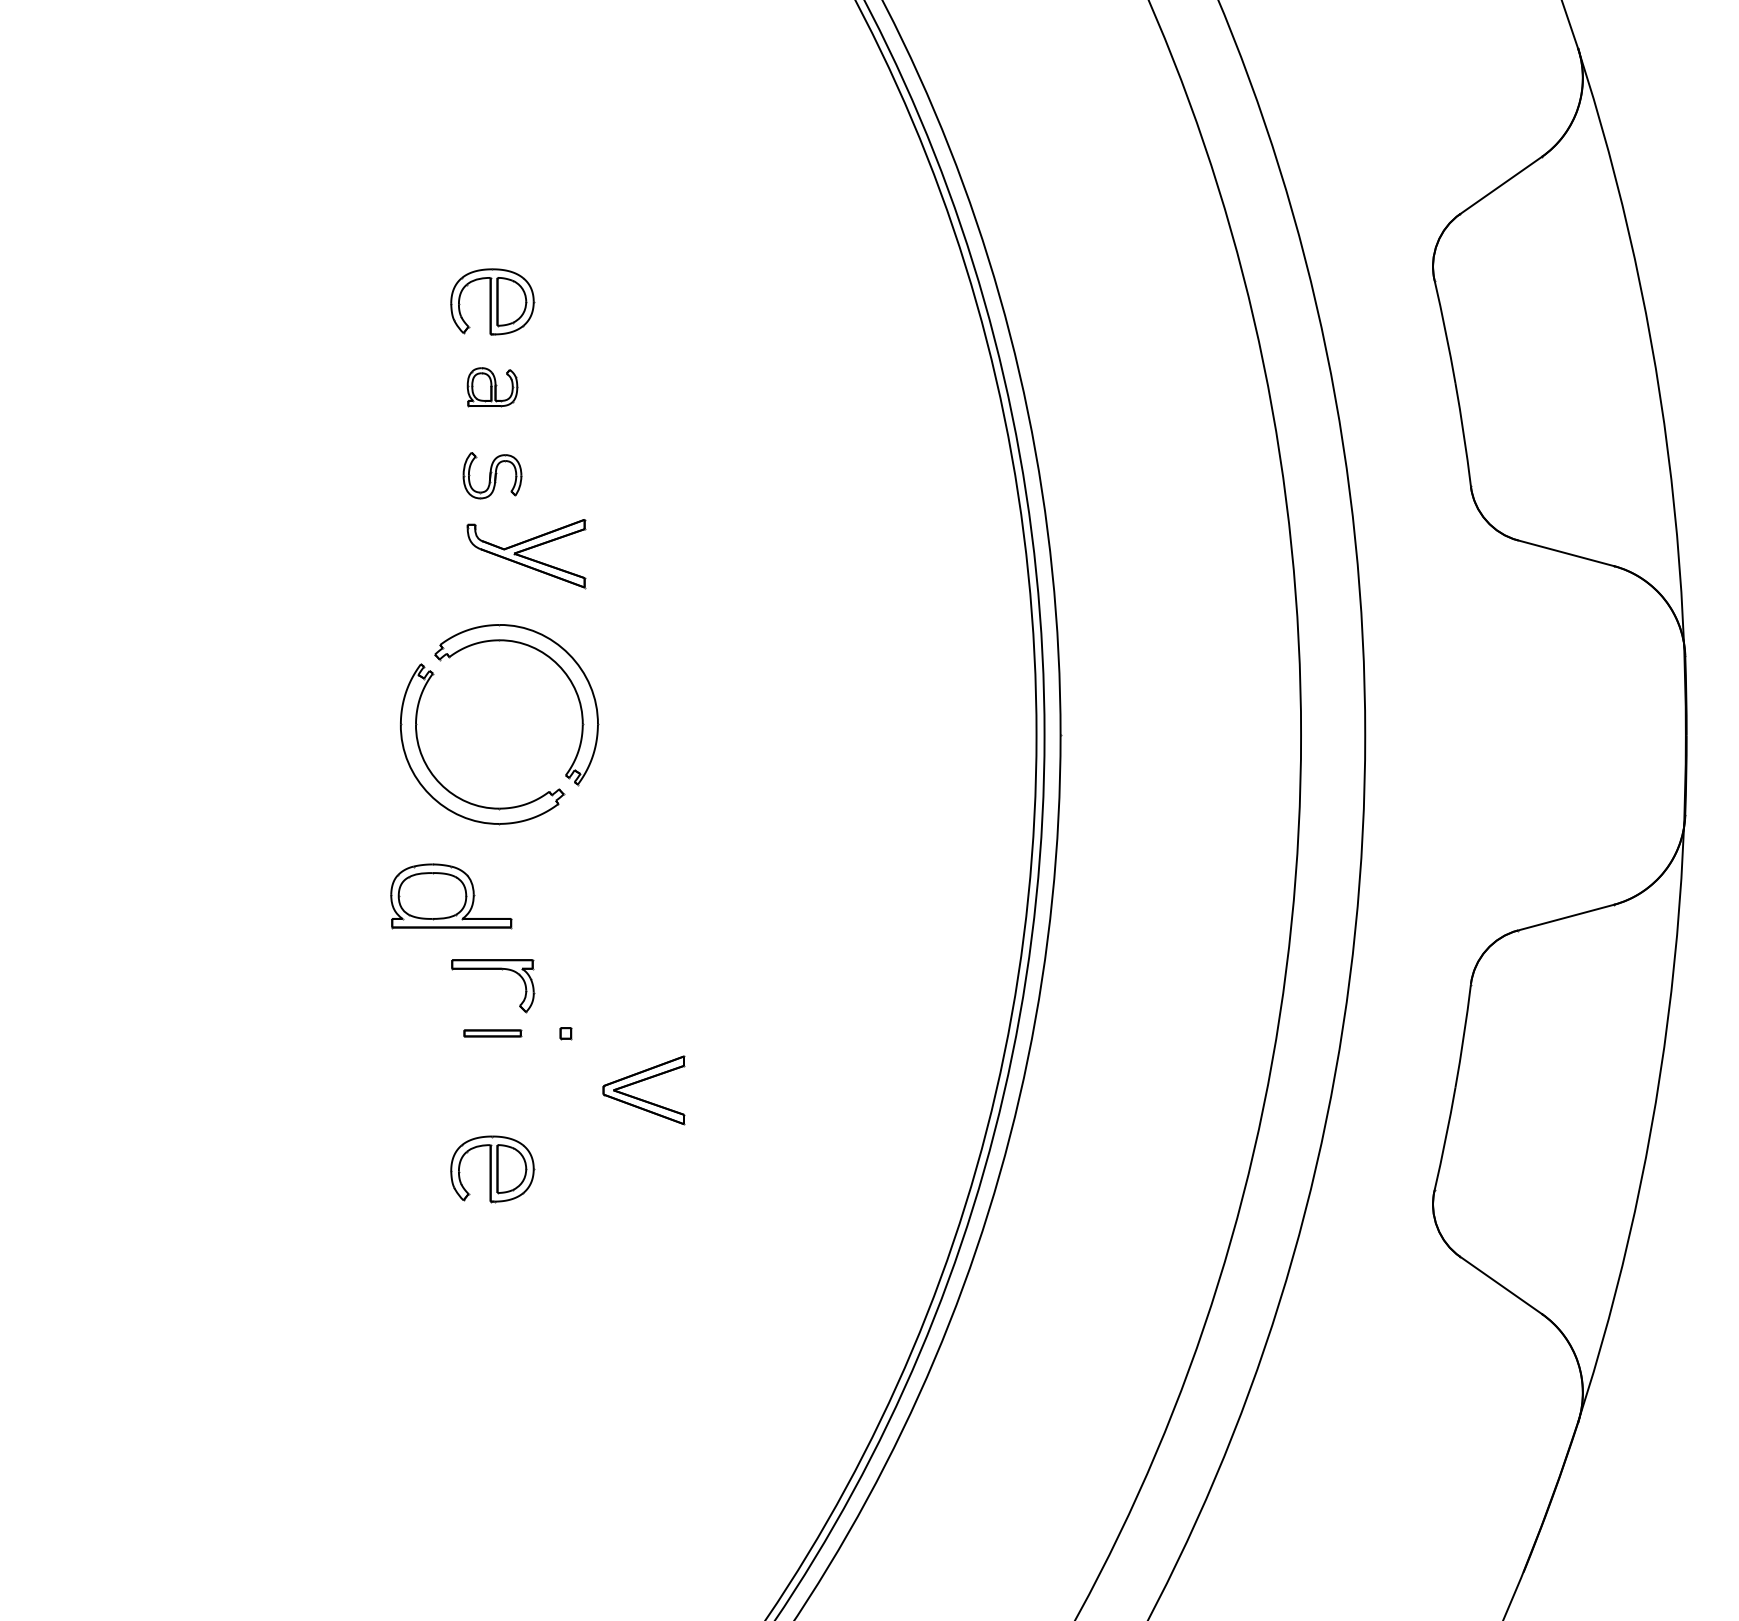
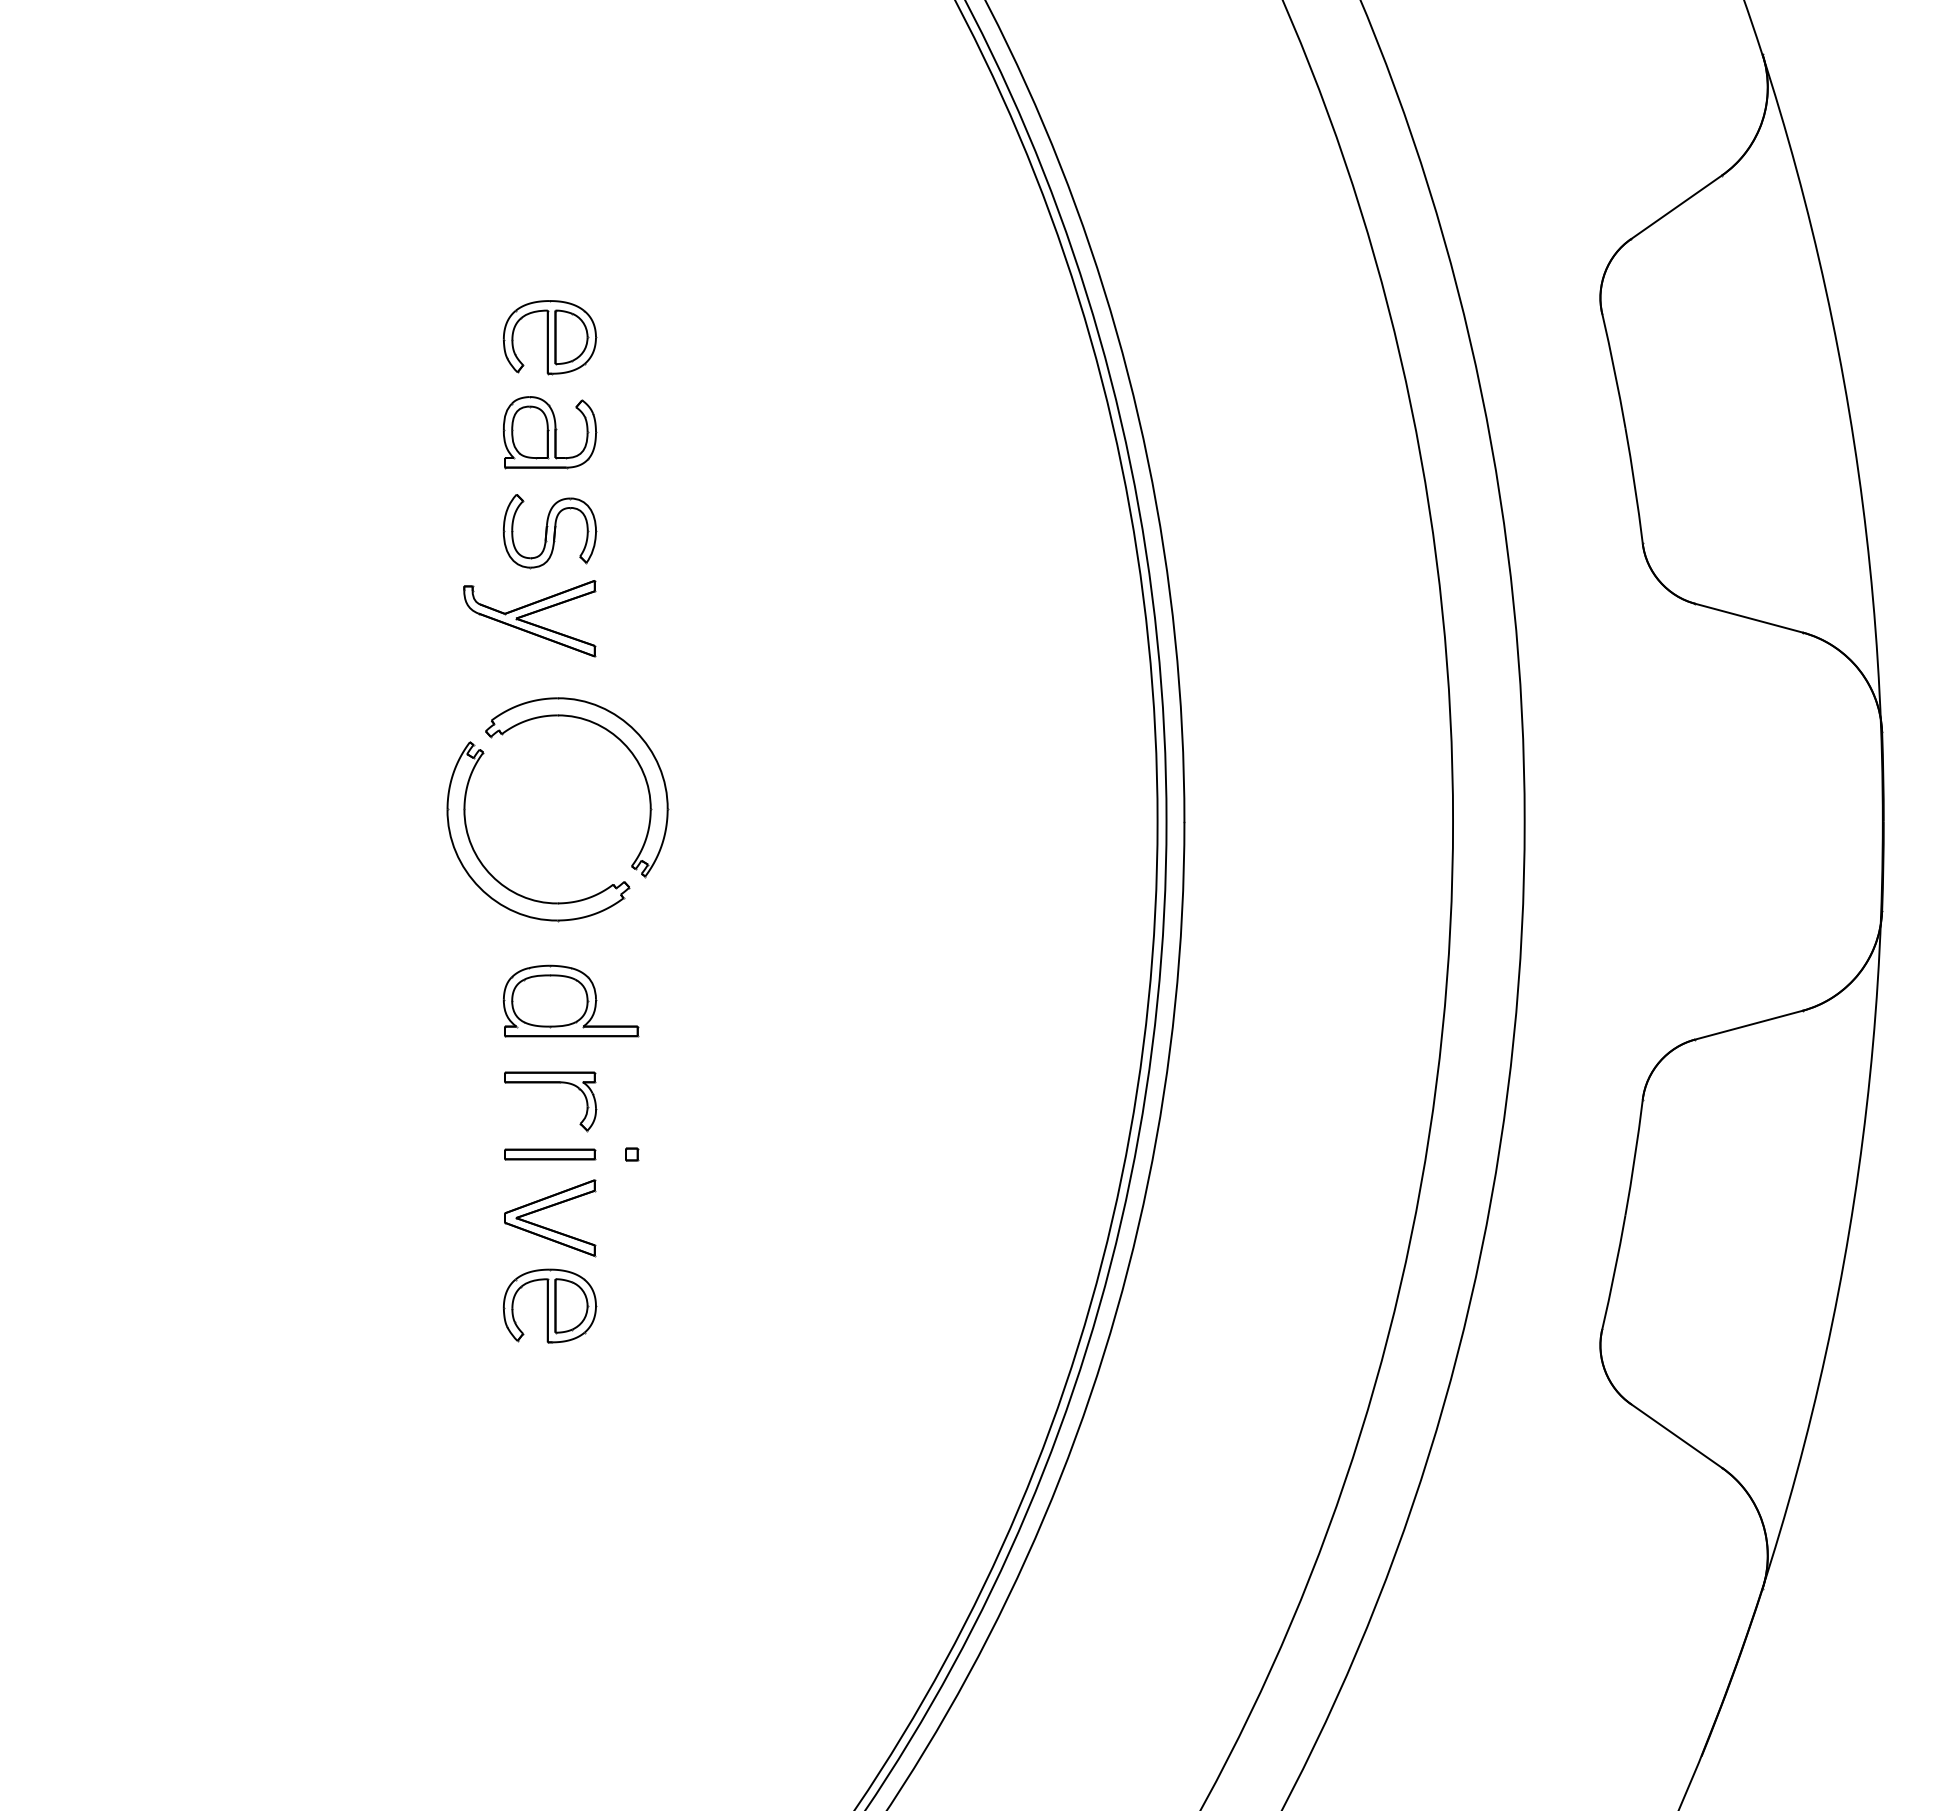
part: (492, 387) -> (549, 432), size x1.67
part: (492, 475) -> (549, 531), size x1.43
part: (526, 553) -> (529, 618), moved
part: (450, 895) -> (570, 1000), moved
part: (493, 1033) -> (550, 1154), size x1.43
part: (641, 1098) -> (547, 1227), moved

